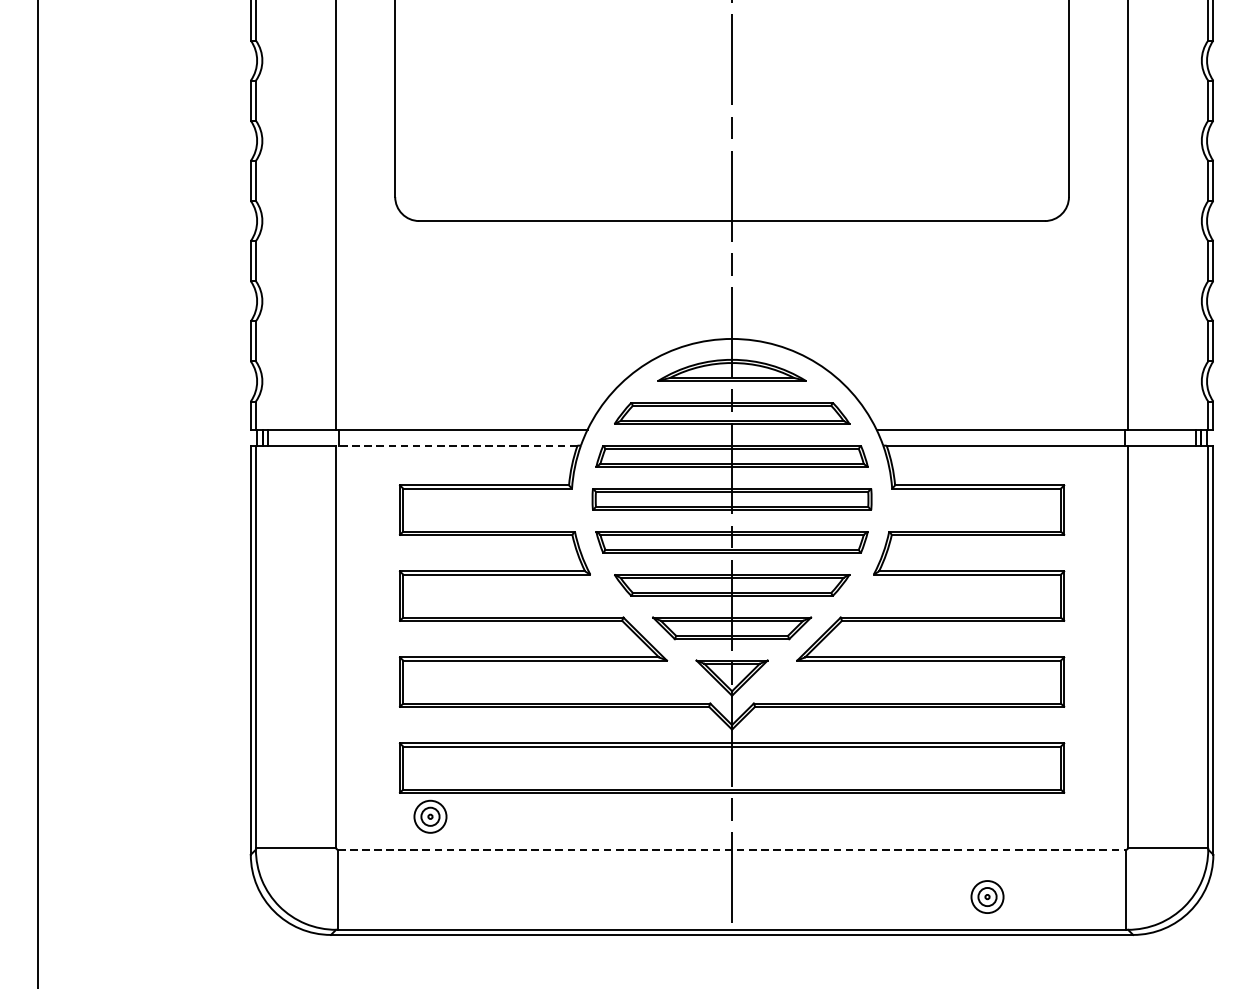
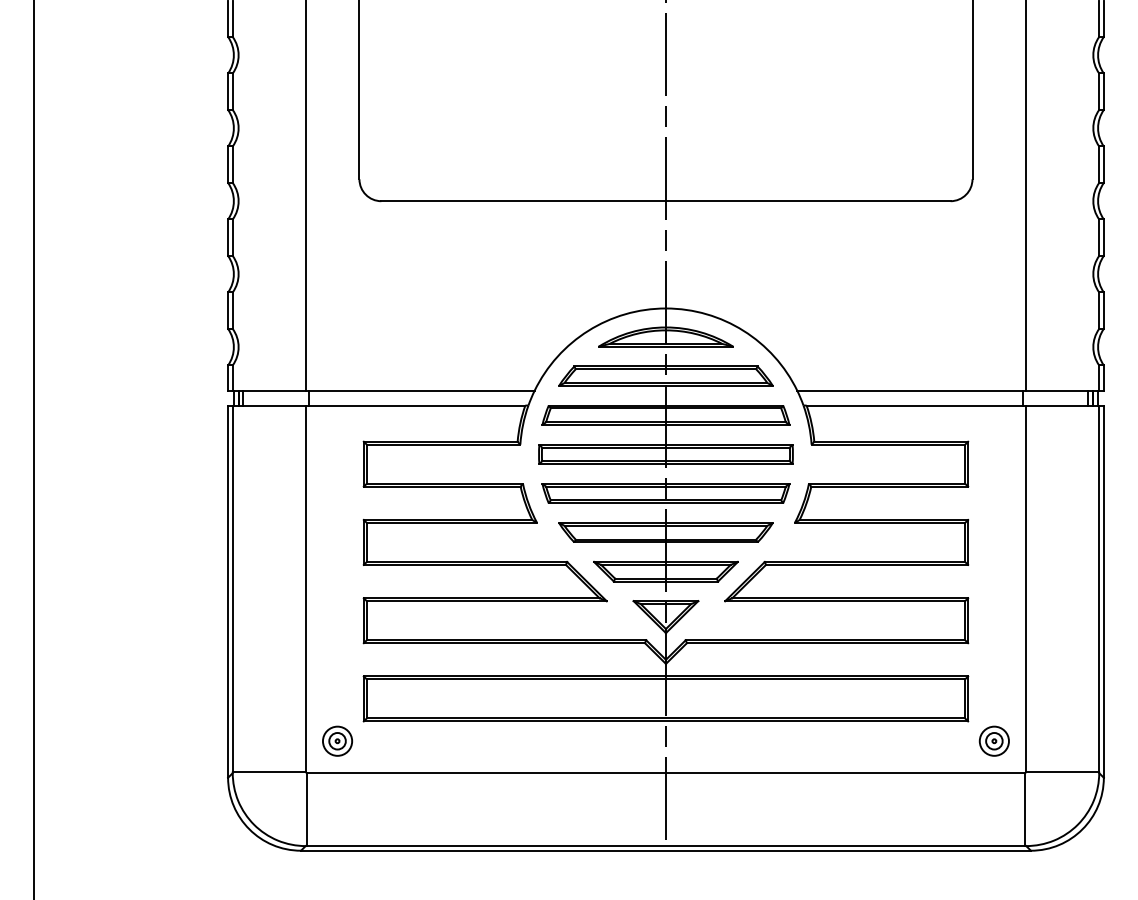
line: (456, 445) -> (415, 405), dashed -> solid
part: (430, 815) -> (337, 740), moved
line: (731, 850) -> (665, 773), dashed -> solid
part: (986, 896) -> (993, 740), moved

